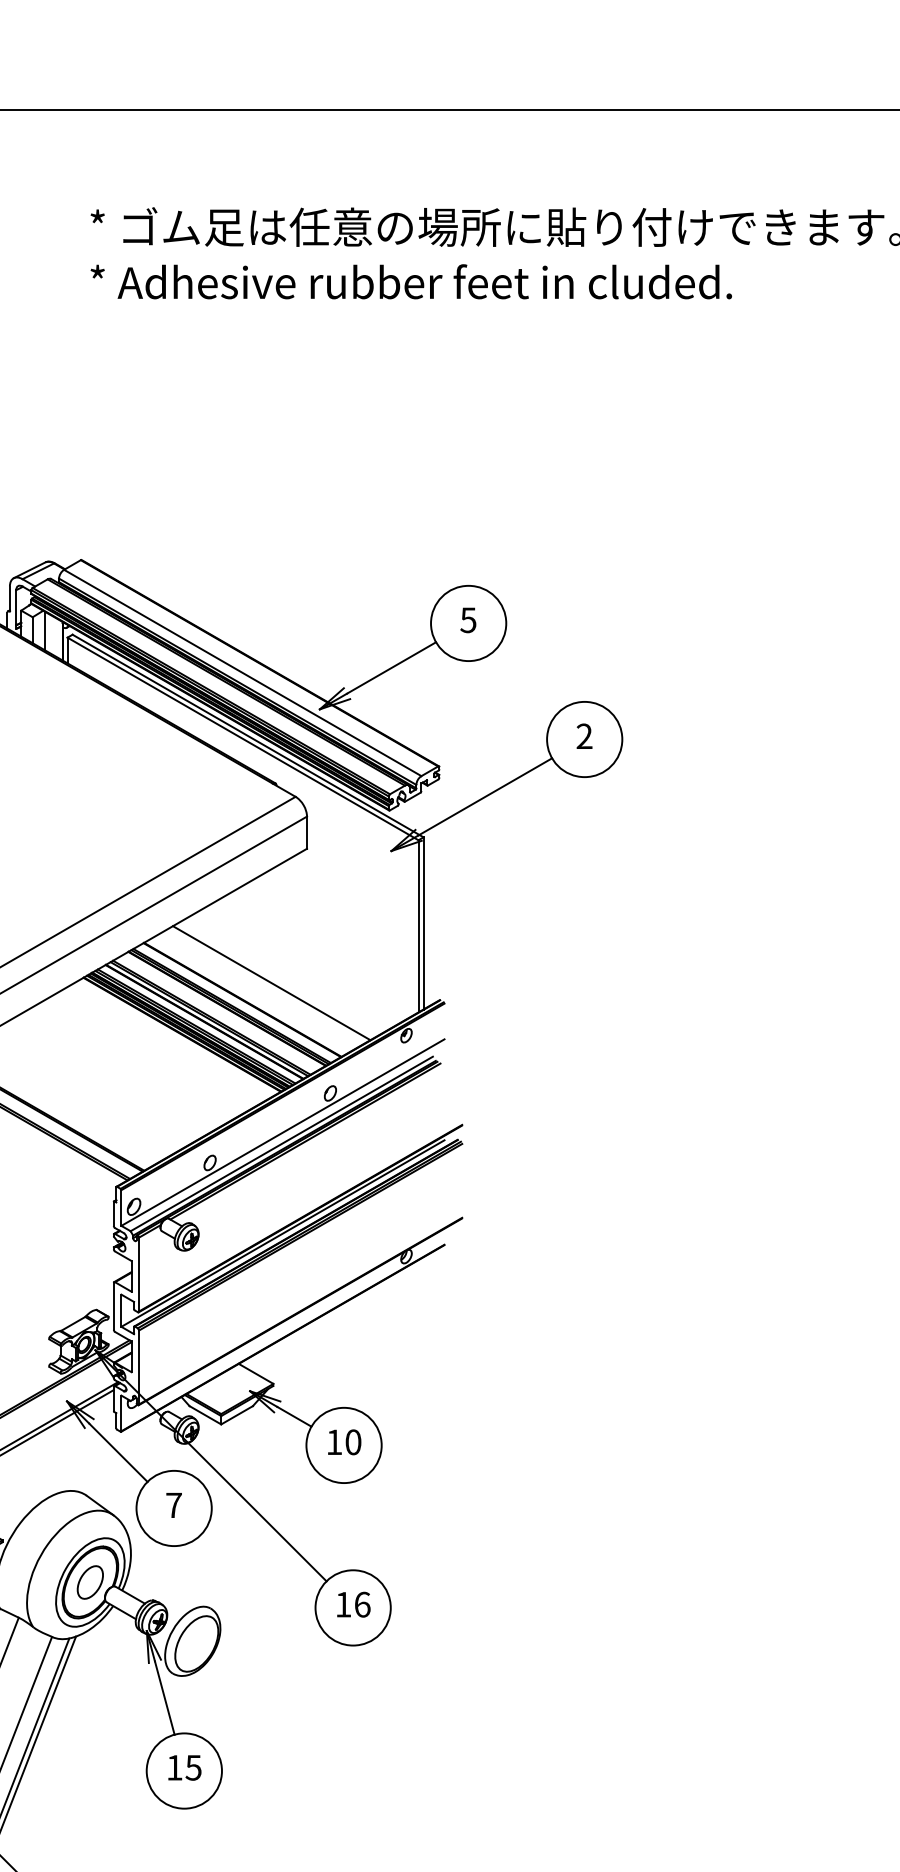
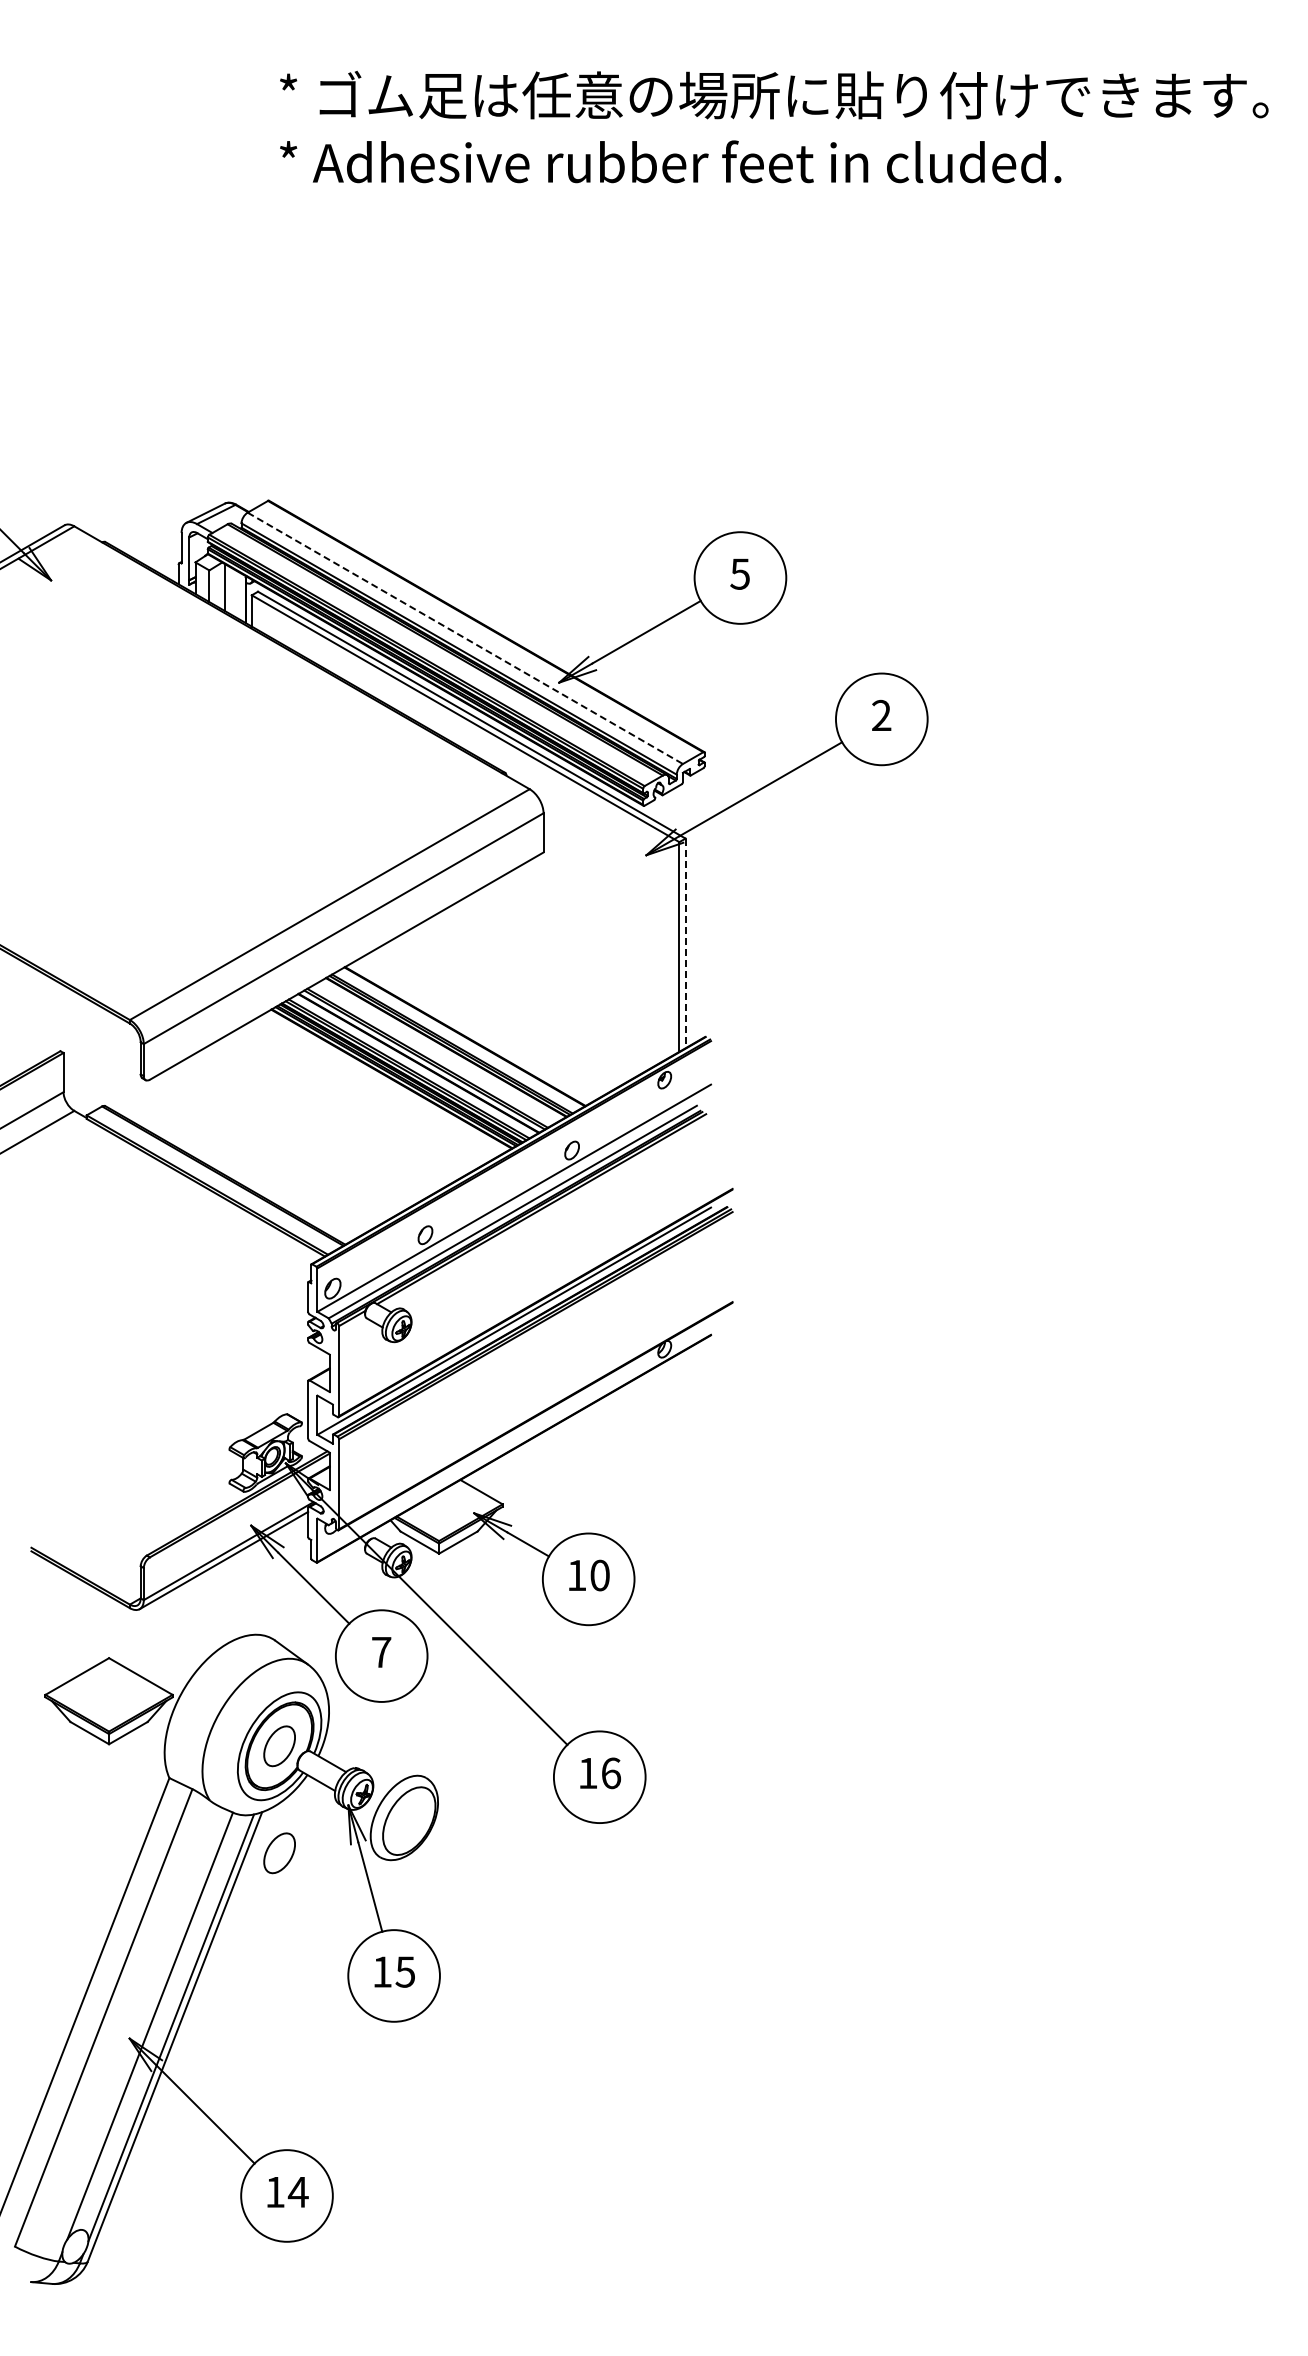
line: (242, 673) -> (465, 638), solid -> dashed
line: (423, 923) -> (685, 943), solid -> dashed
line: (271, 982) -> (500, 1015), removed
part: (90, 1670) -> (279, 1853), added

